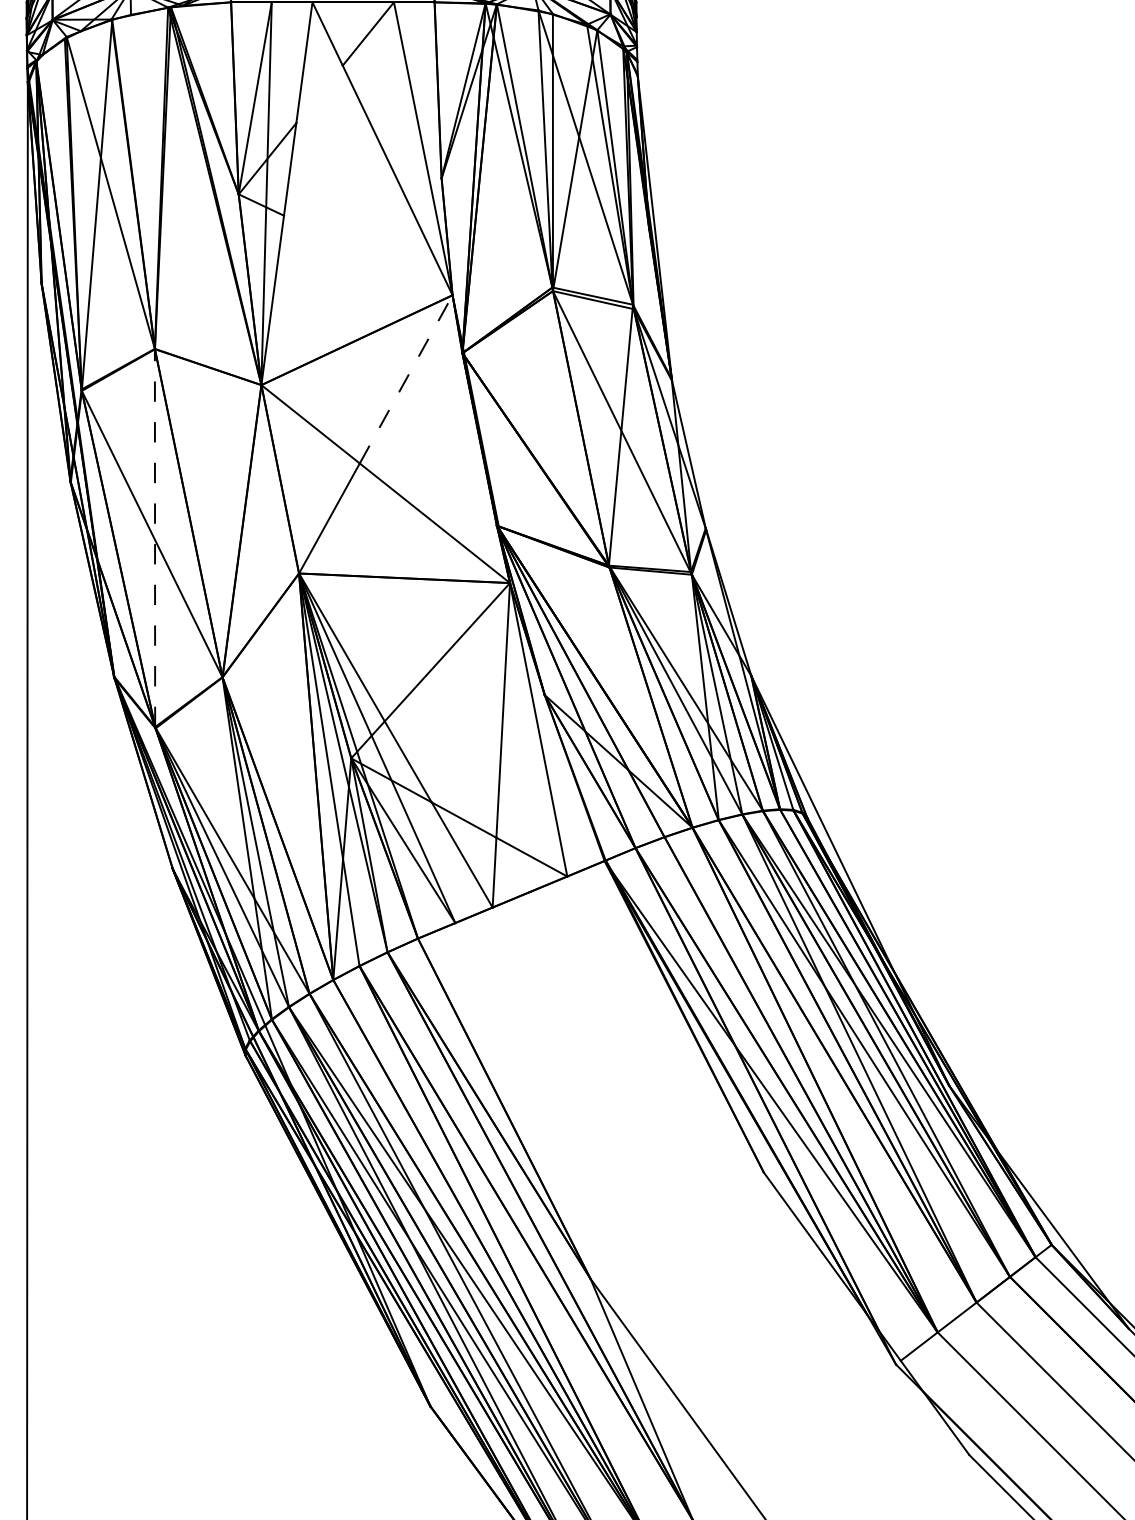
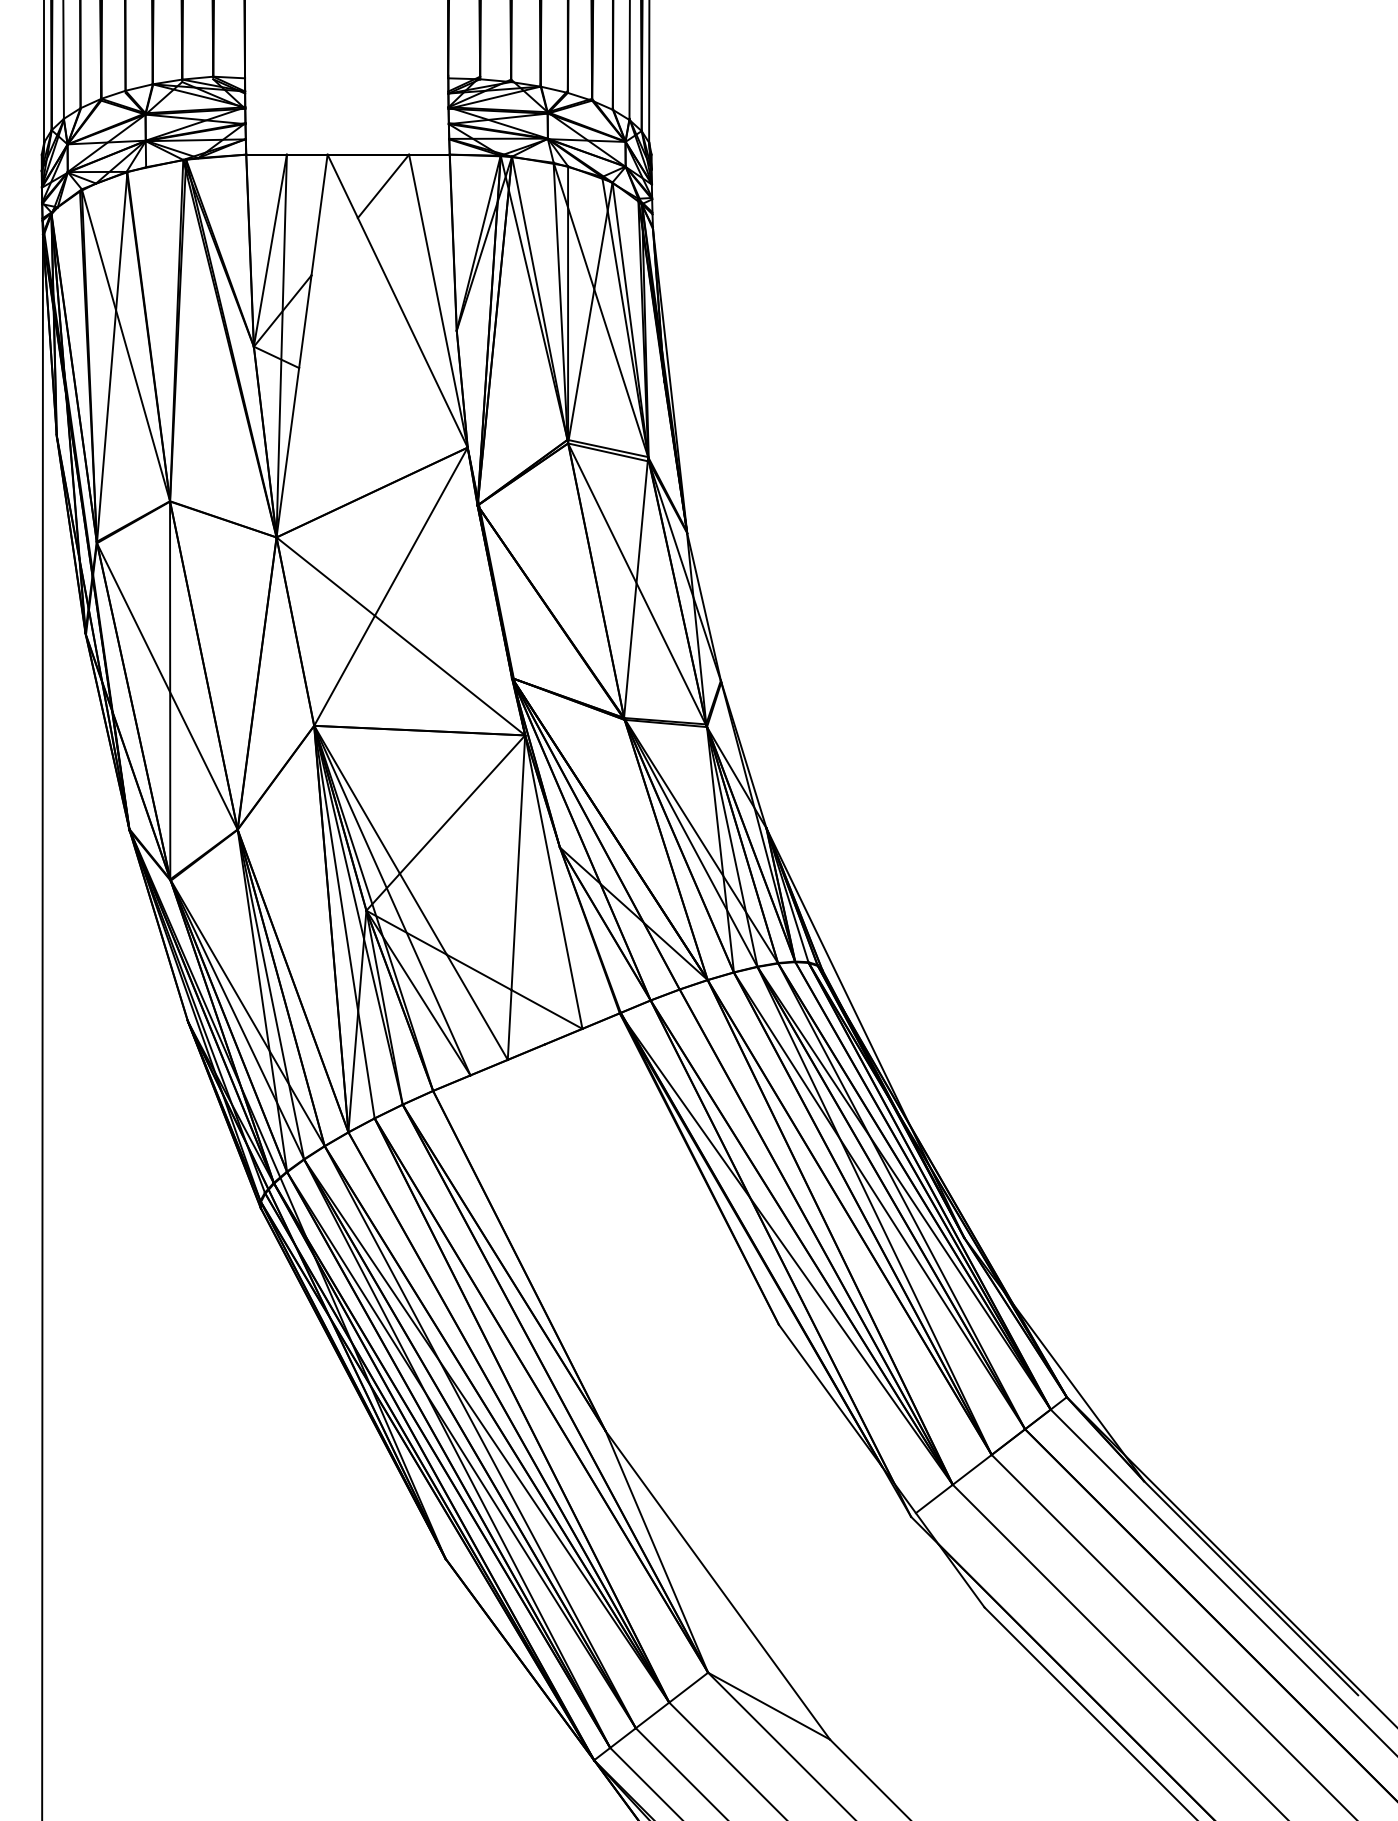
line: (406, 379) -> (421, 531), dashed -> solid
line: (155, 537) -> (170, 689), dashed -> solid

